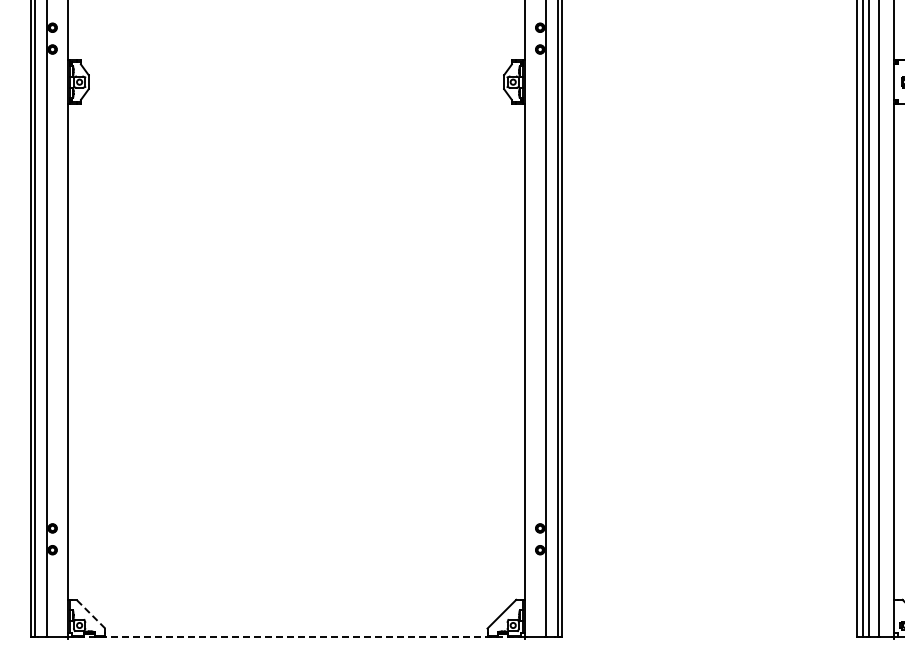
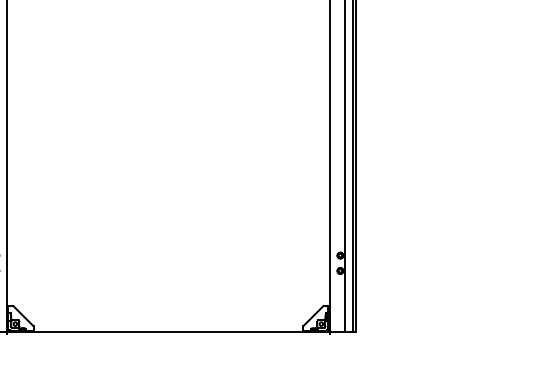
line: (90, 613) -> (23, 315), dashed -> solid
line: (296, 637) -> (168, 332), dashed -> solid

